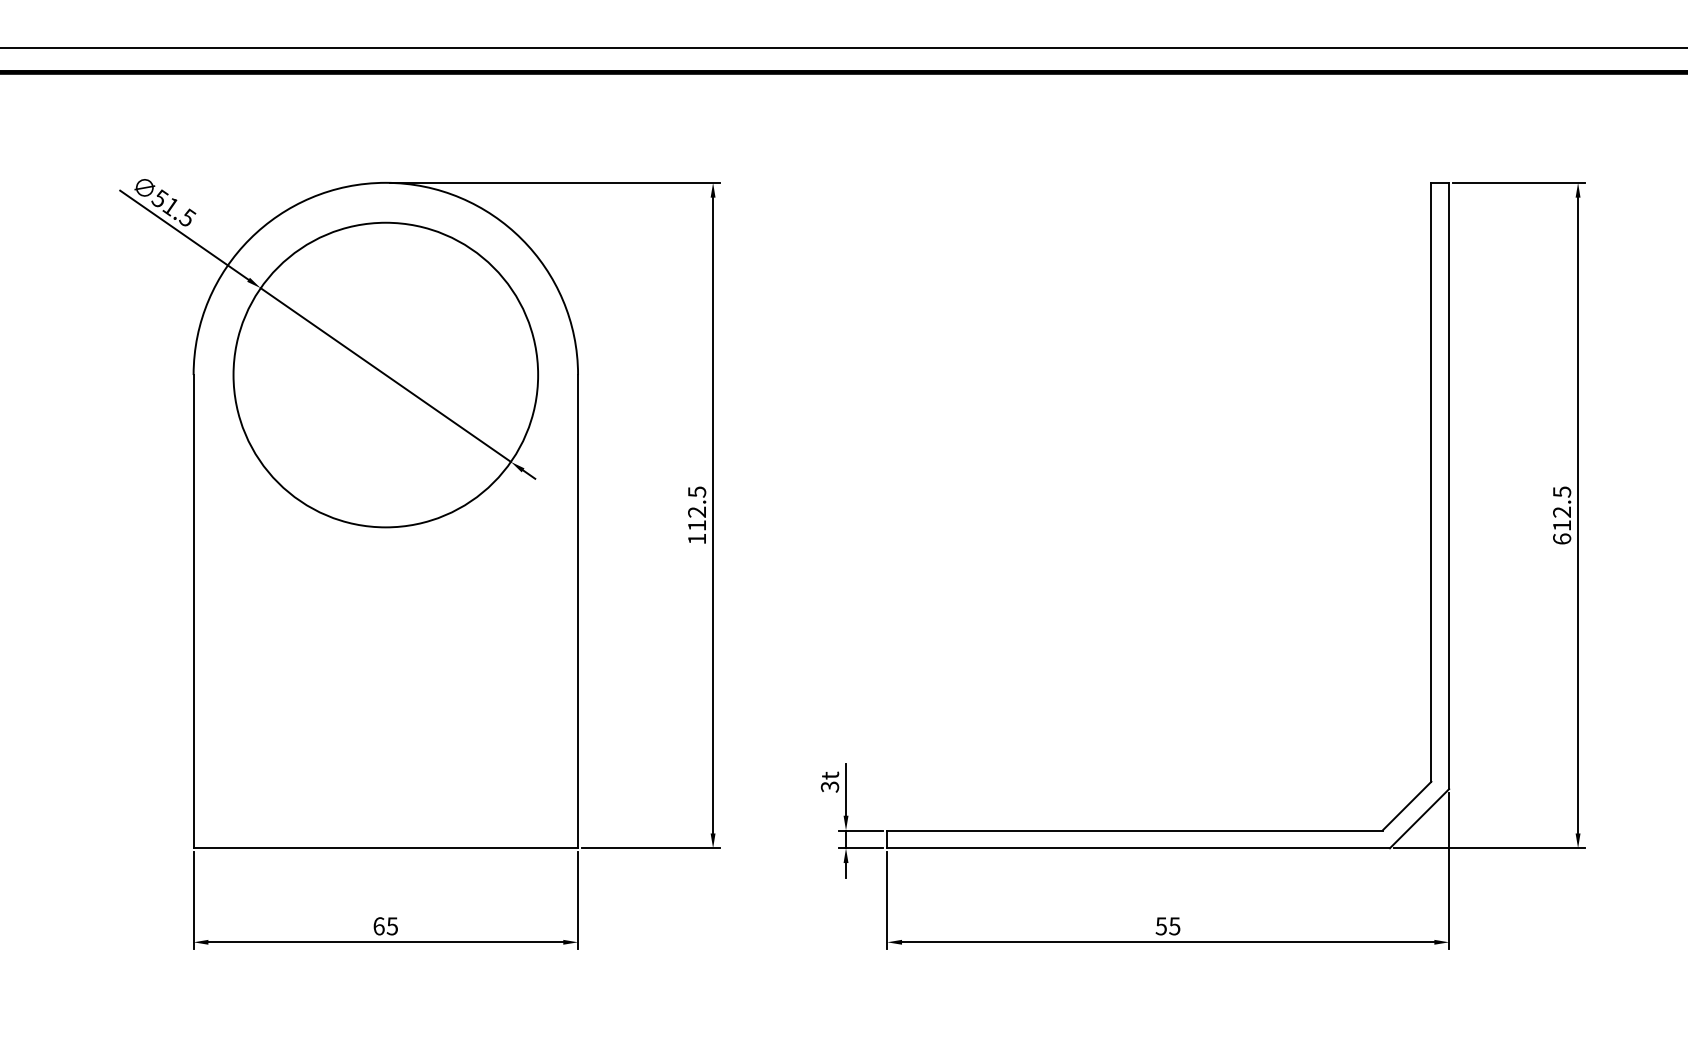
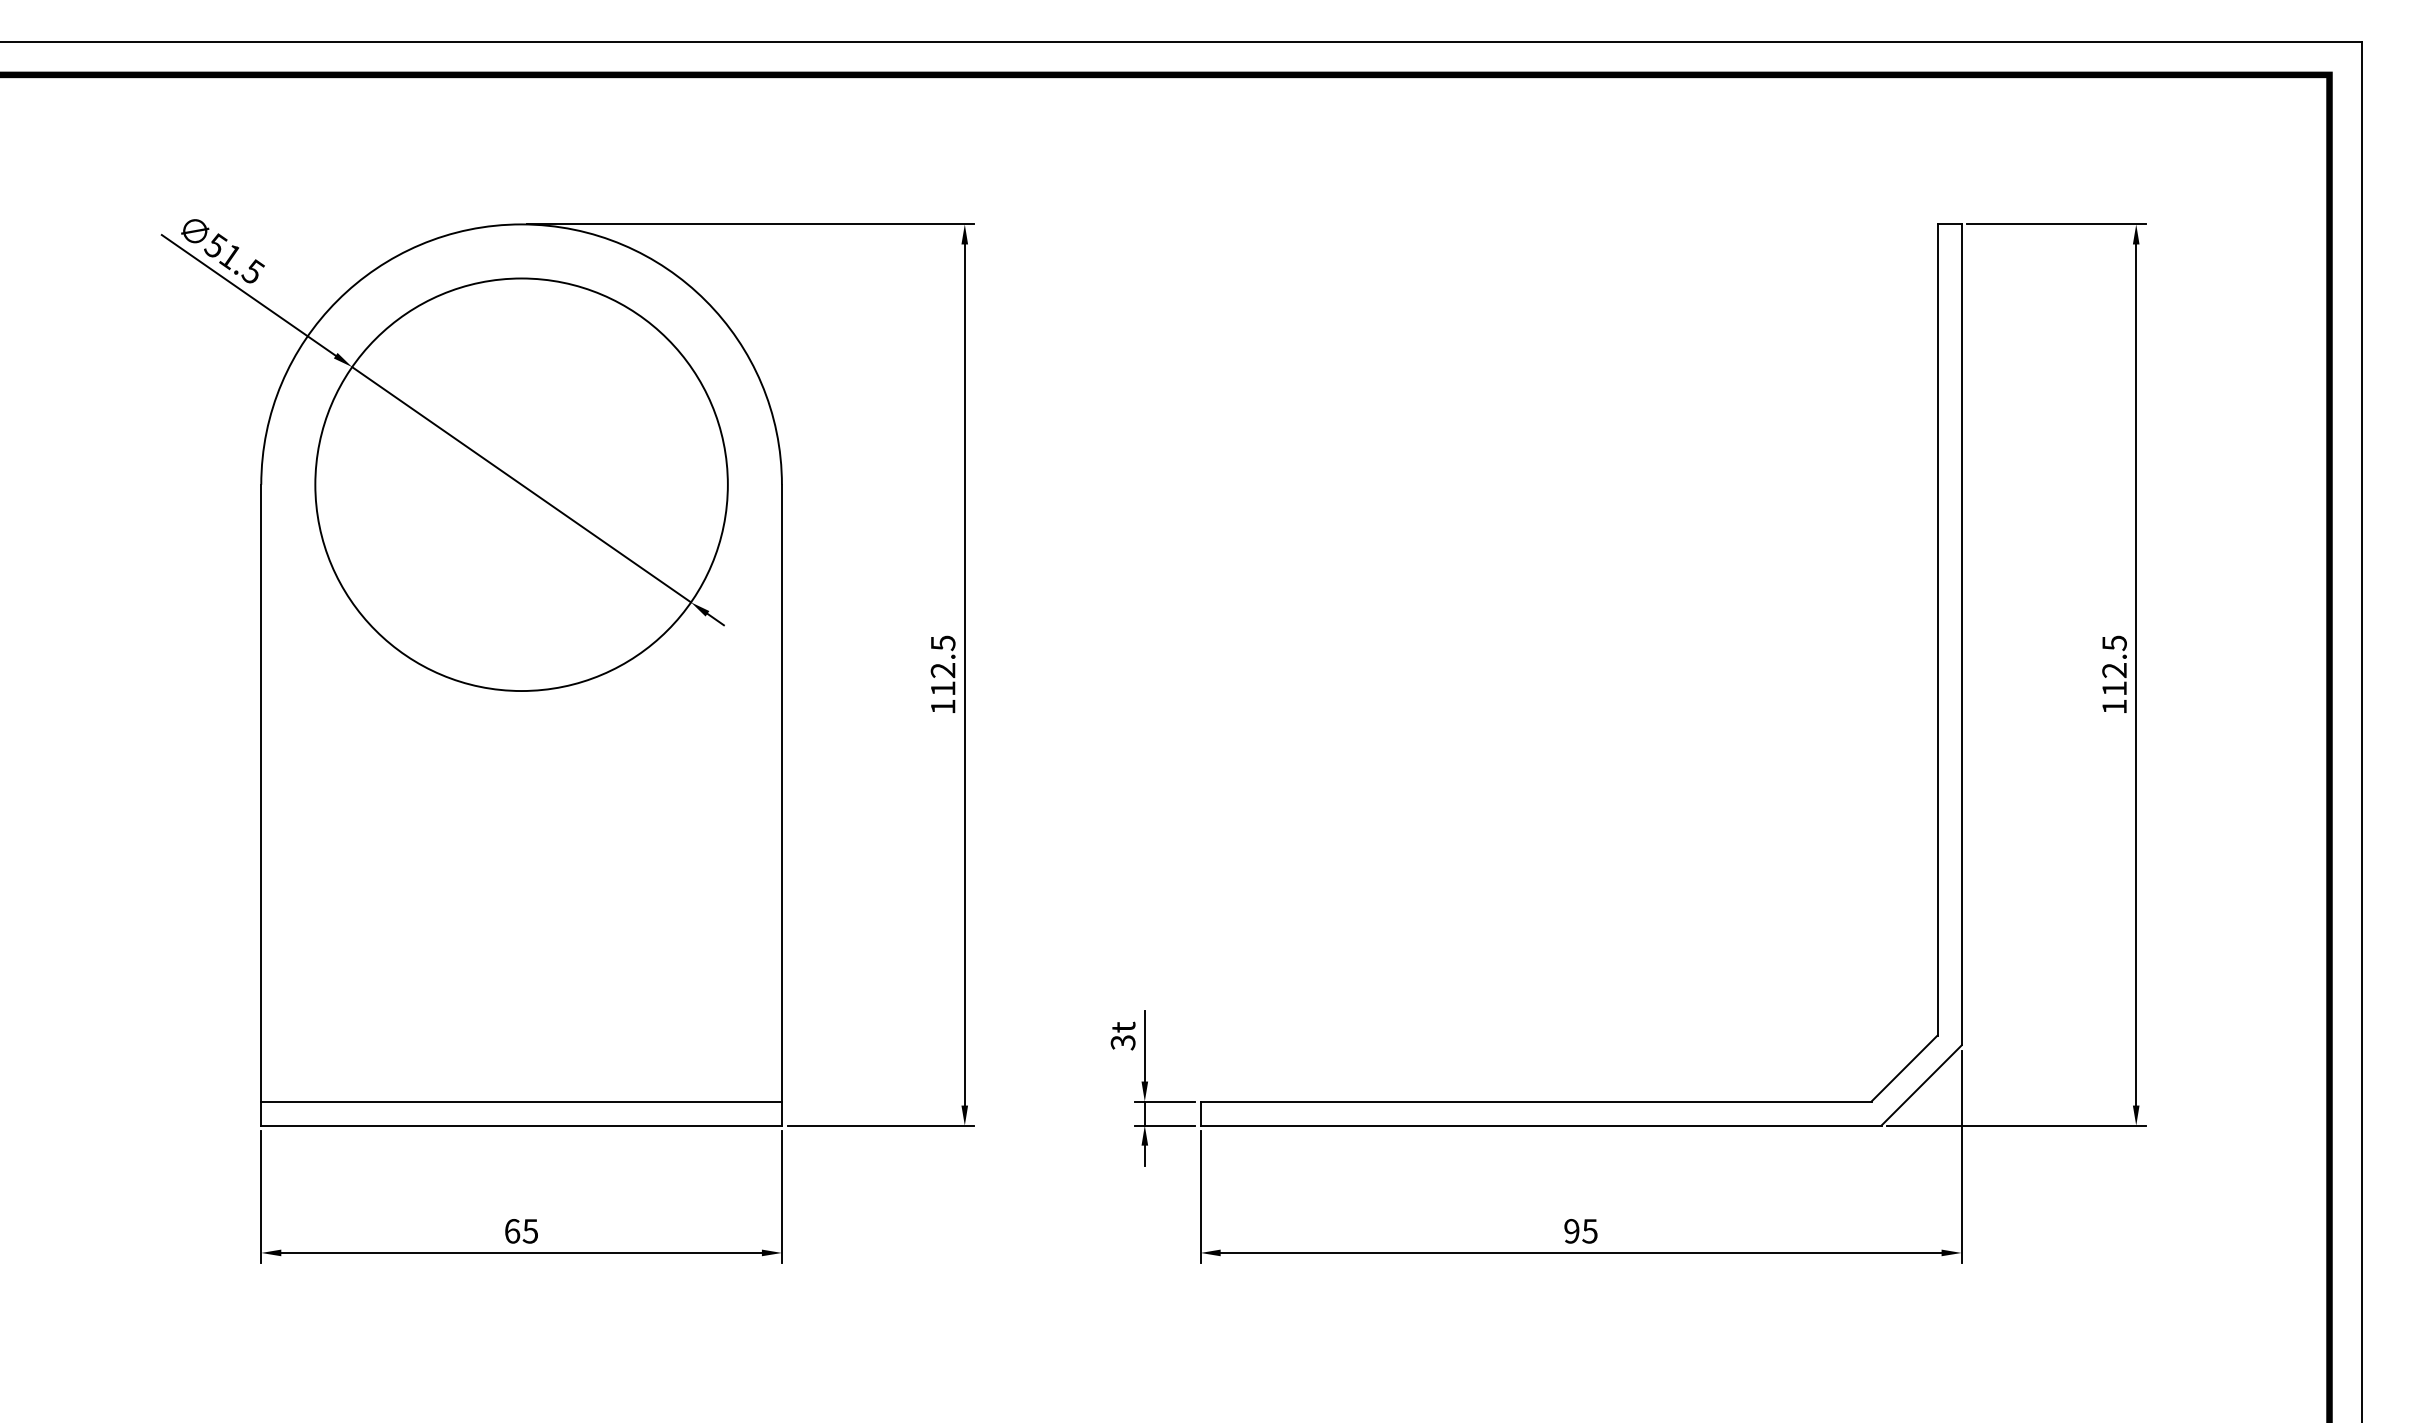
text: (1562, 538) -> (2114, 706), 612.5 -> 112.5
line: (385, 830) -> (521, 1101), added
text: (1161, 926) -> (1571, 1231), 55 -> 95

